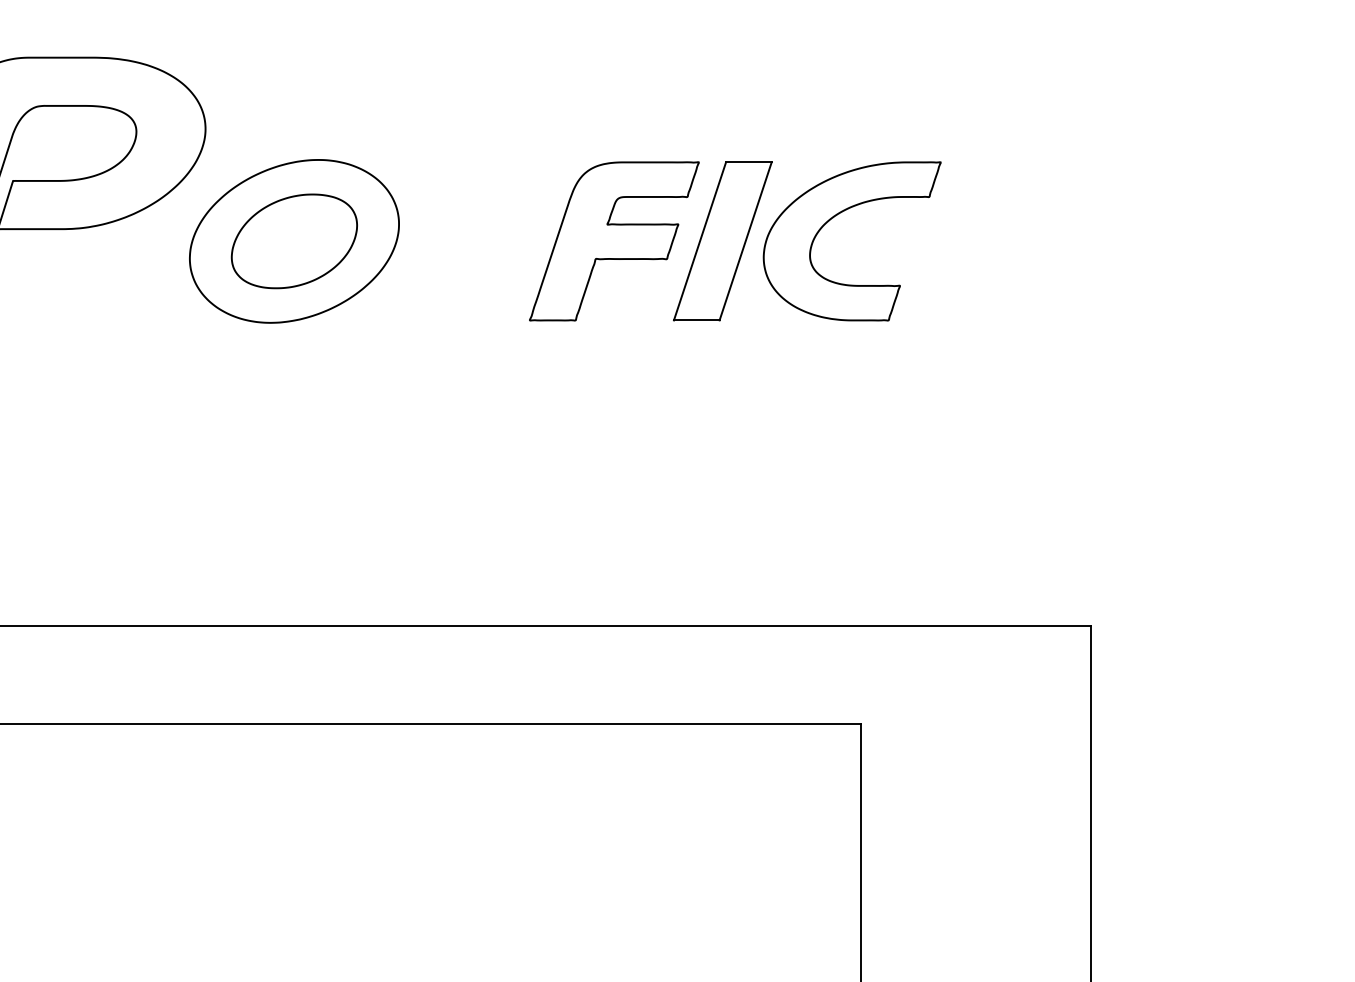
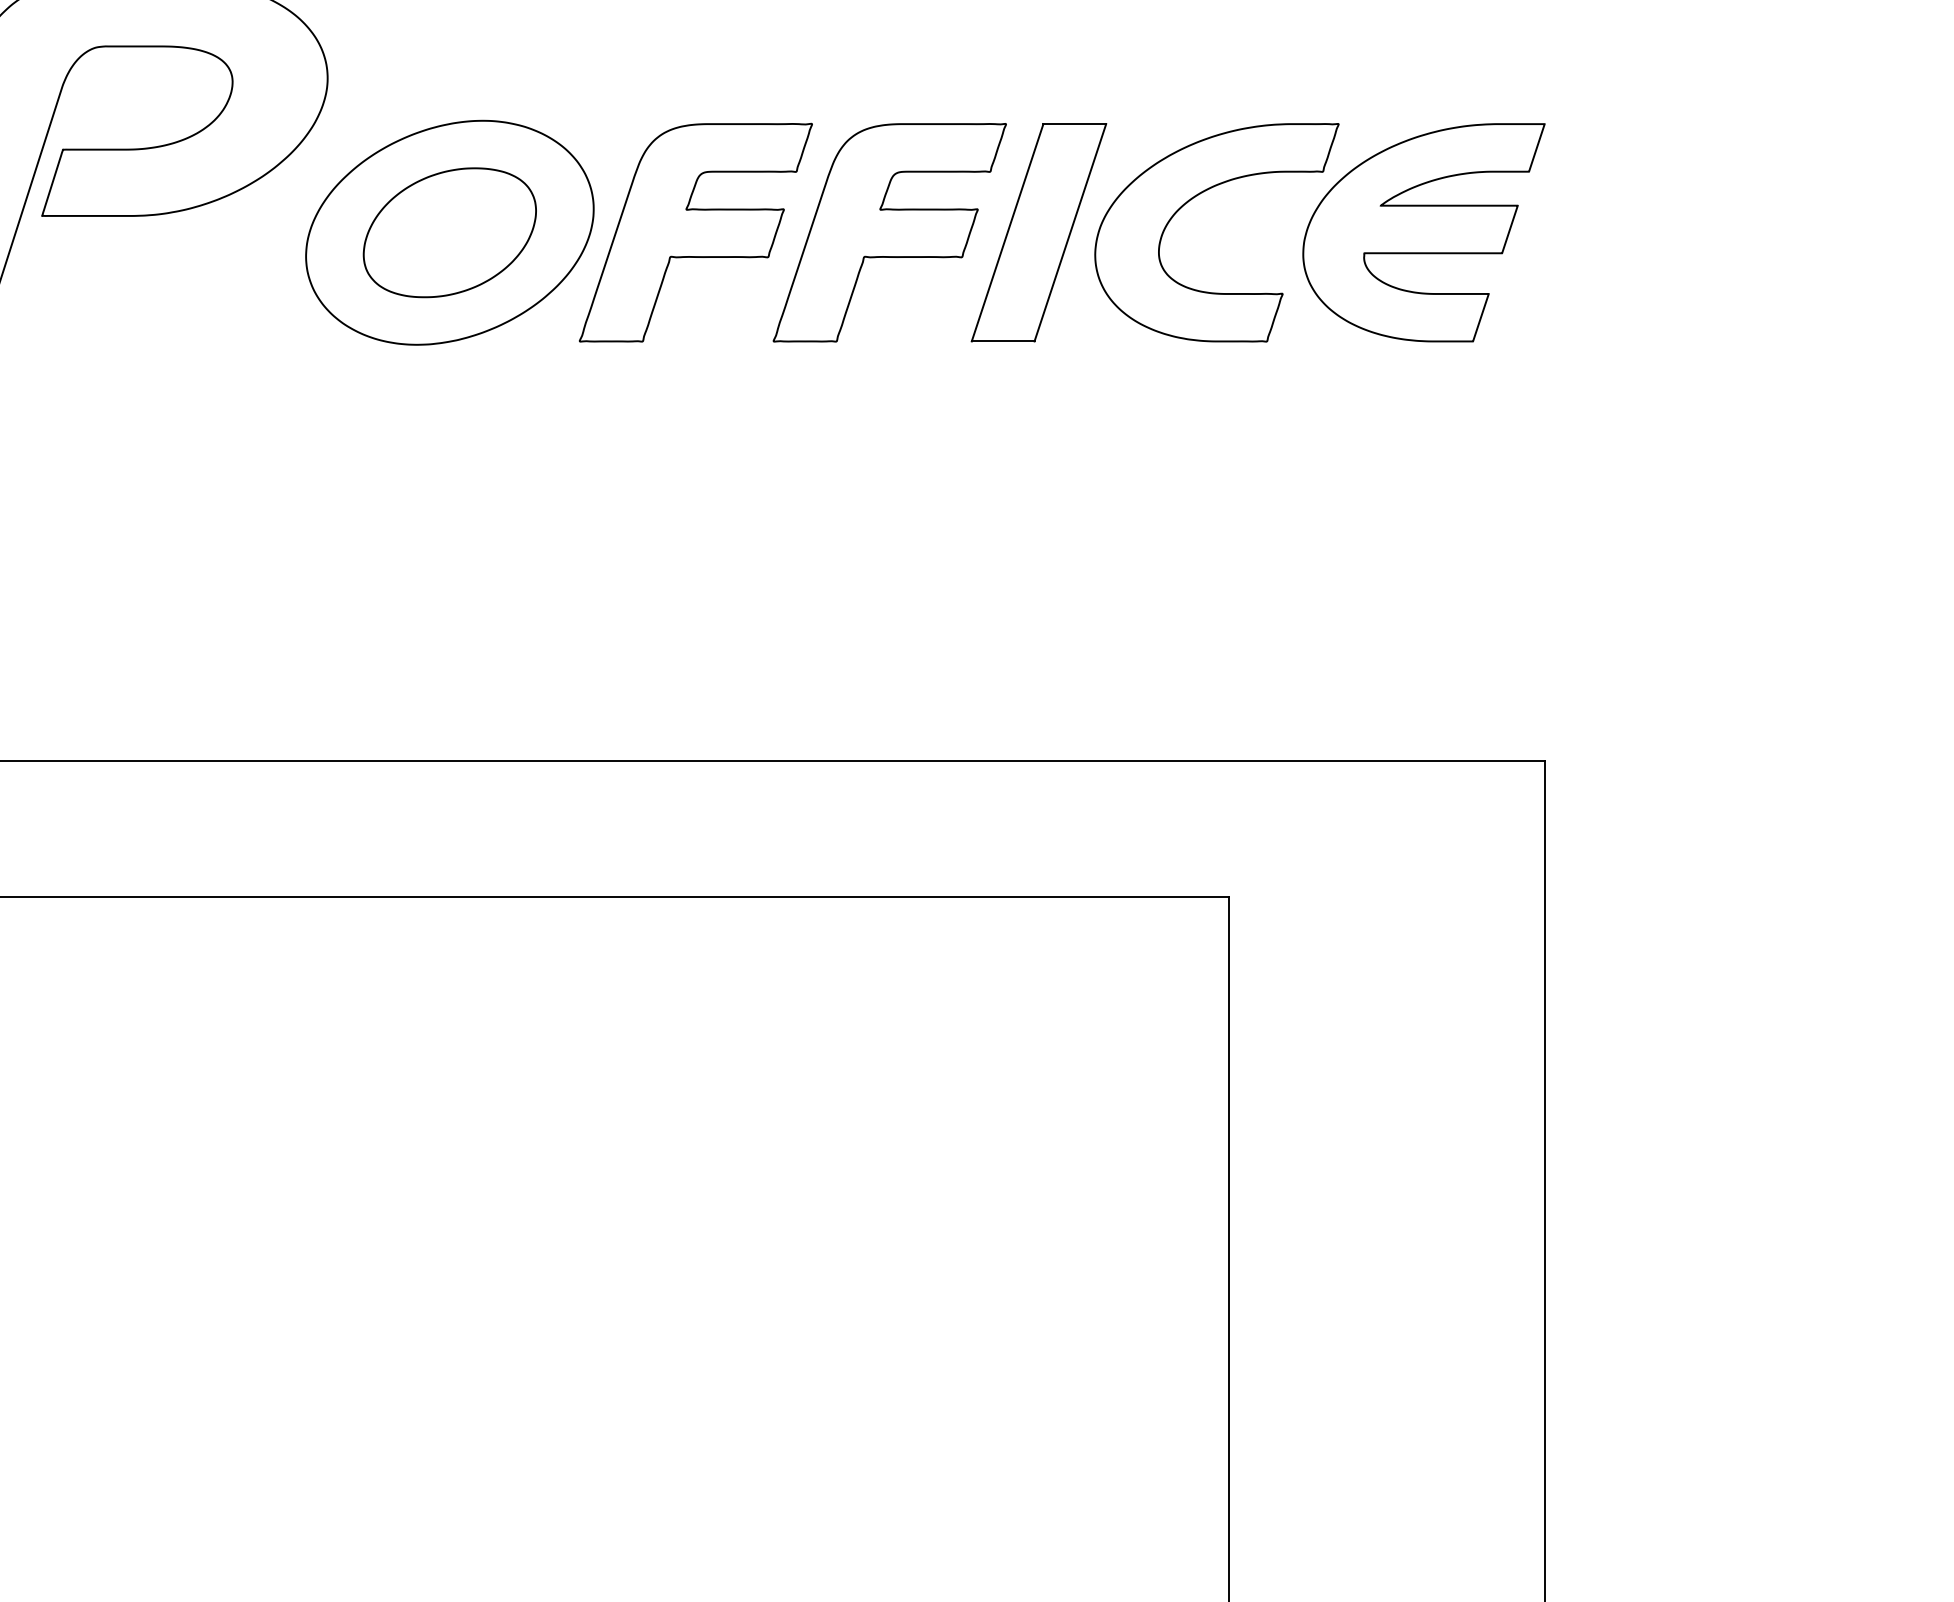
part: (473, 241) -> (695, 232), added
part: (1002, 241) -> (1423, 232), added

